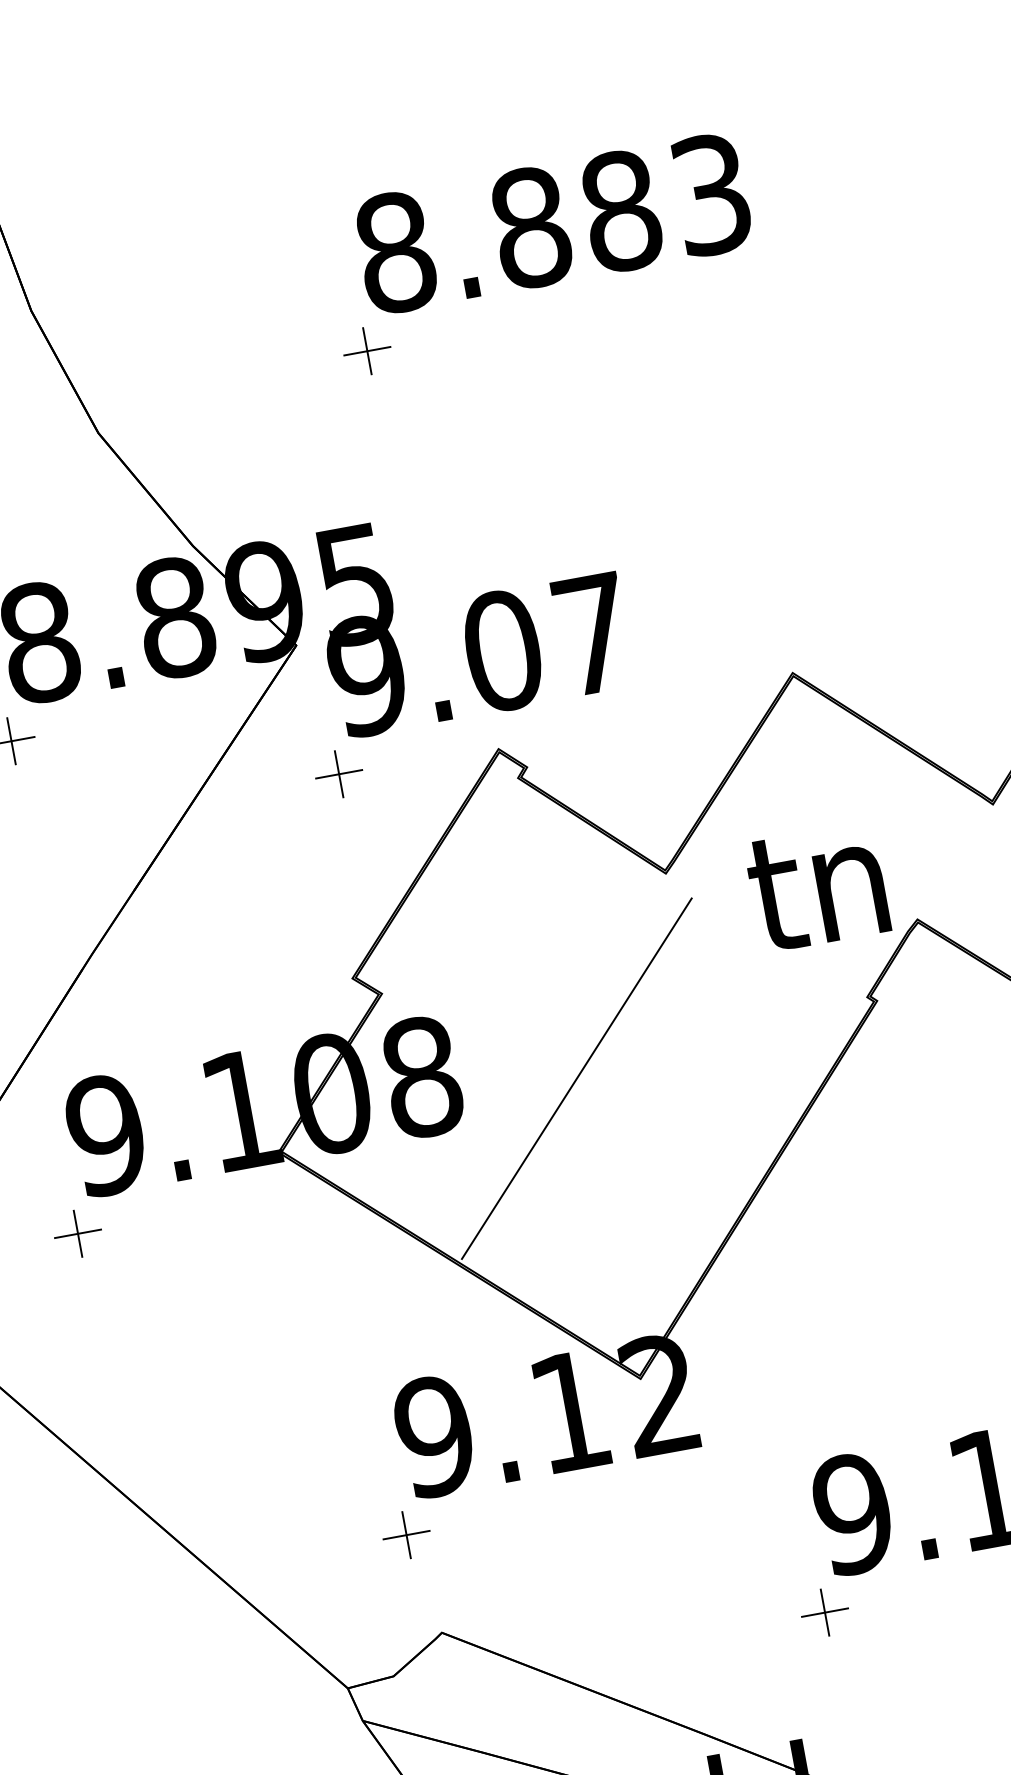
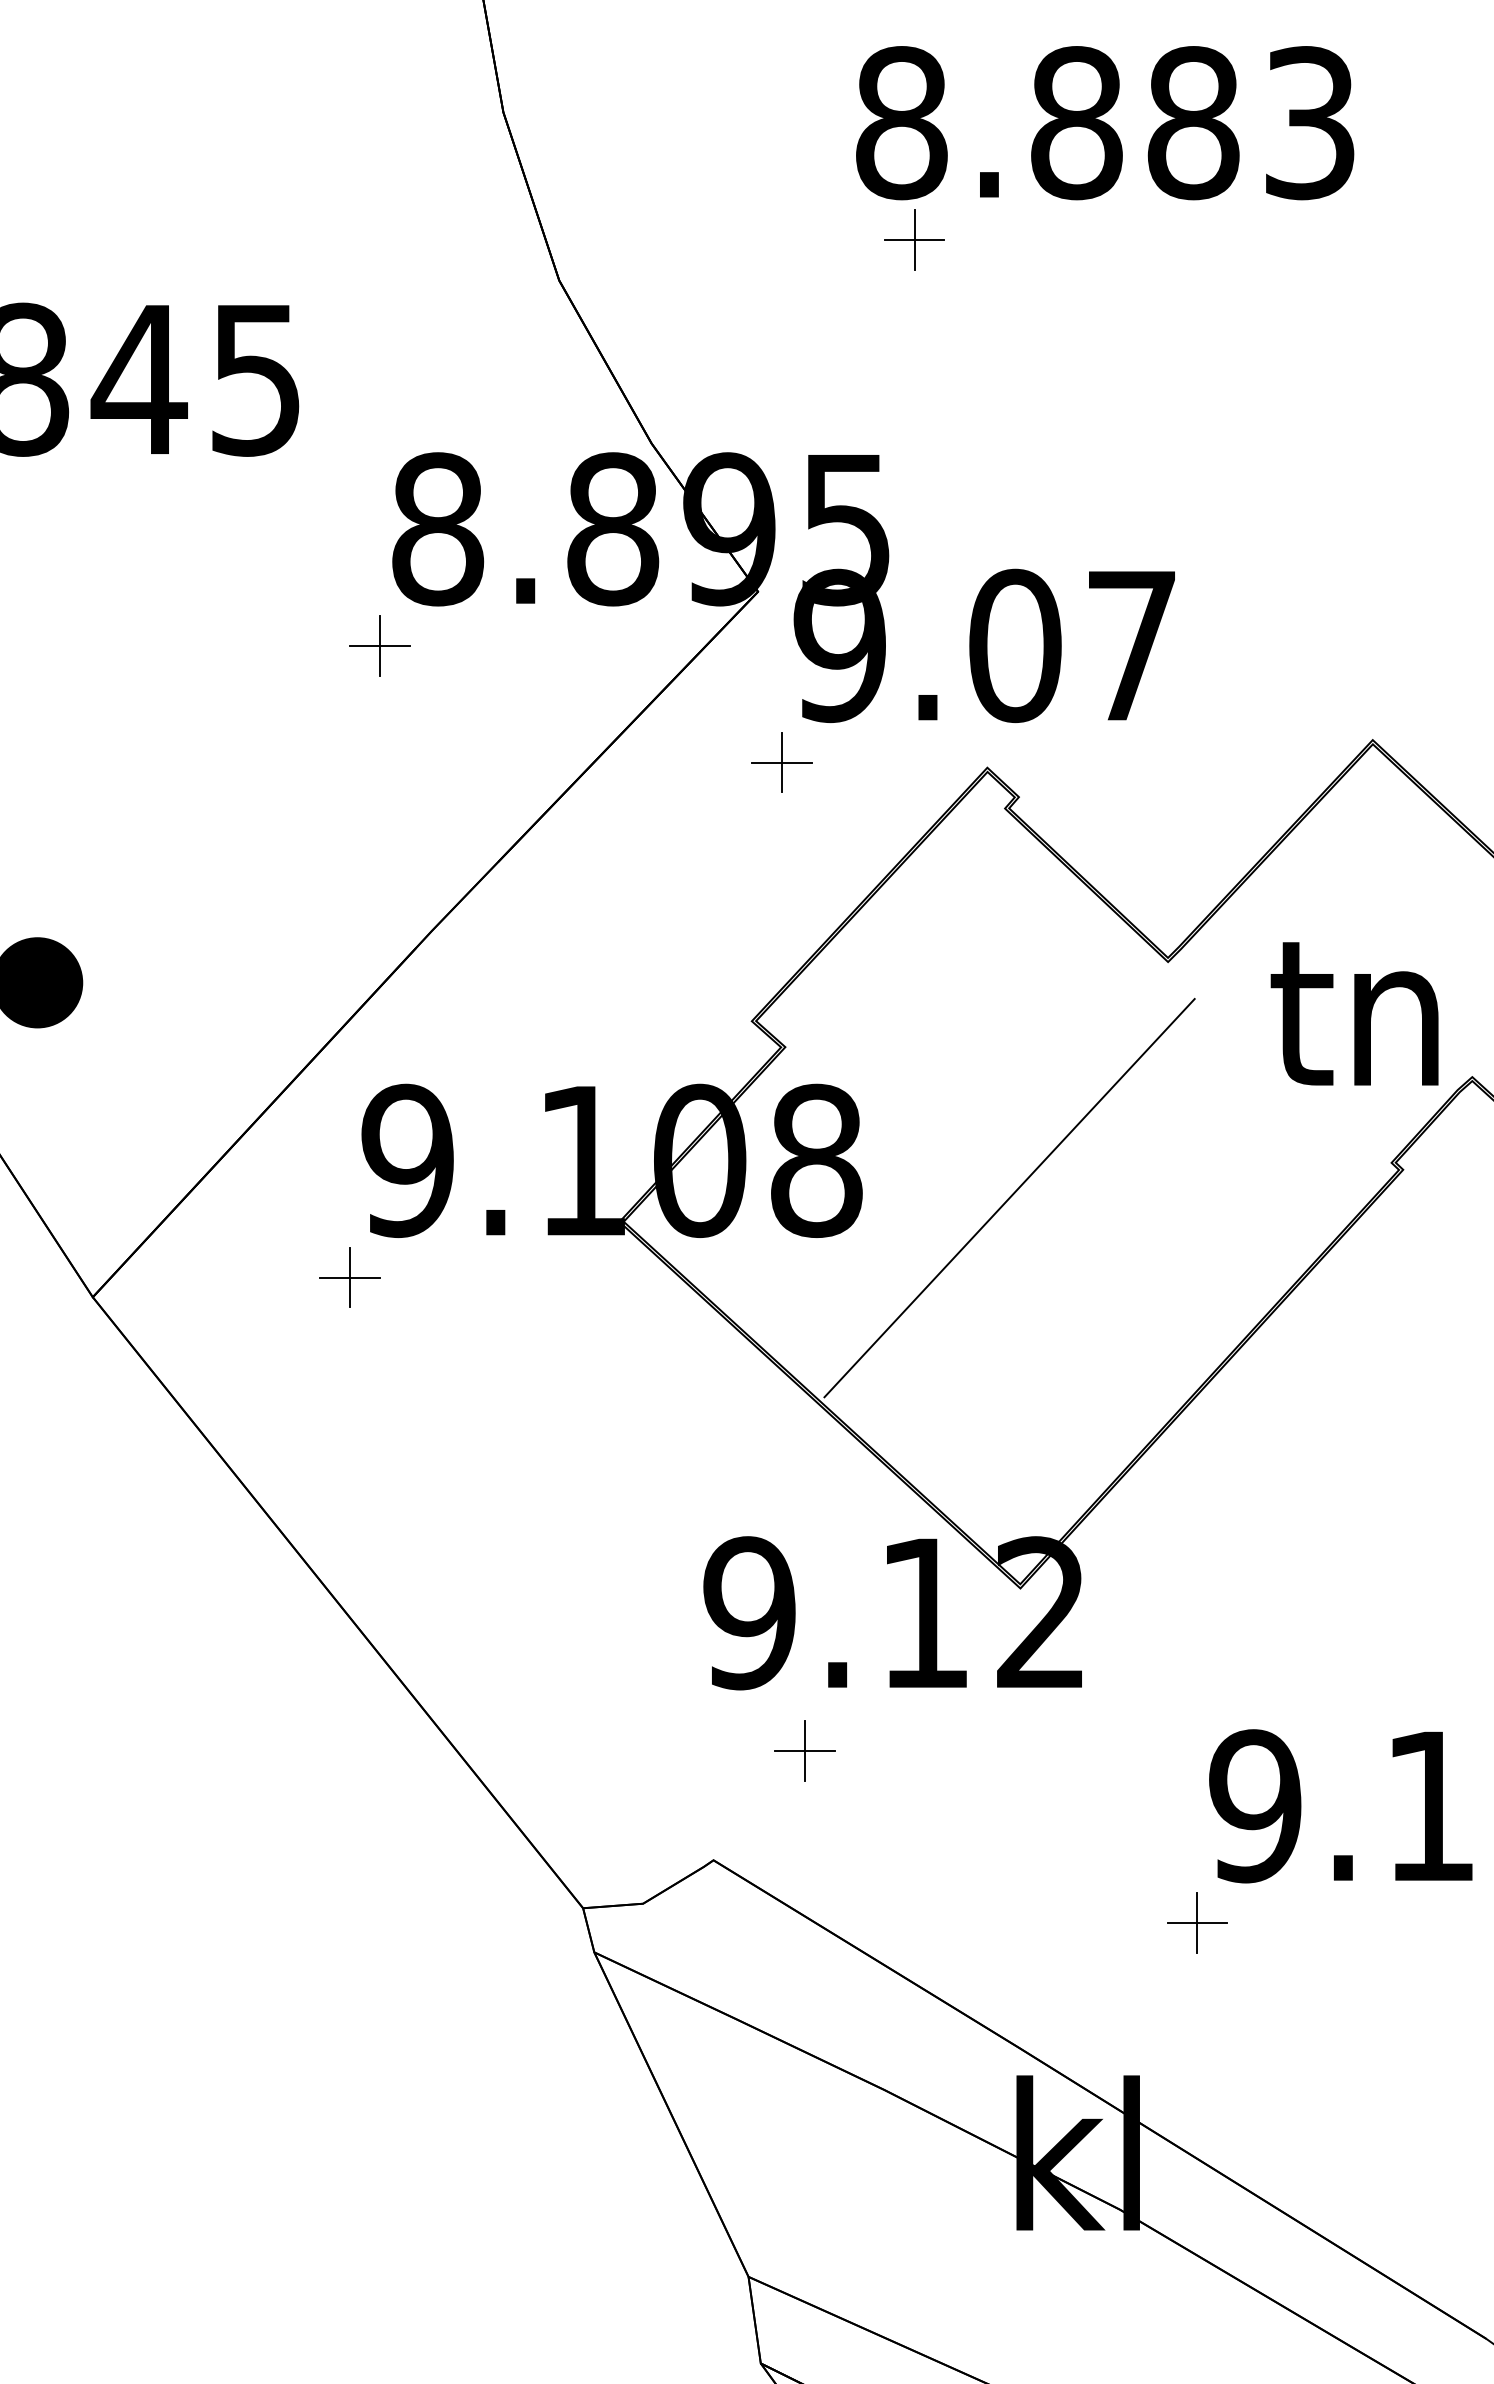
text: (553, 224) -> (1105, 123), moved
part: (406, 1534) -> (804, 1750), moved

